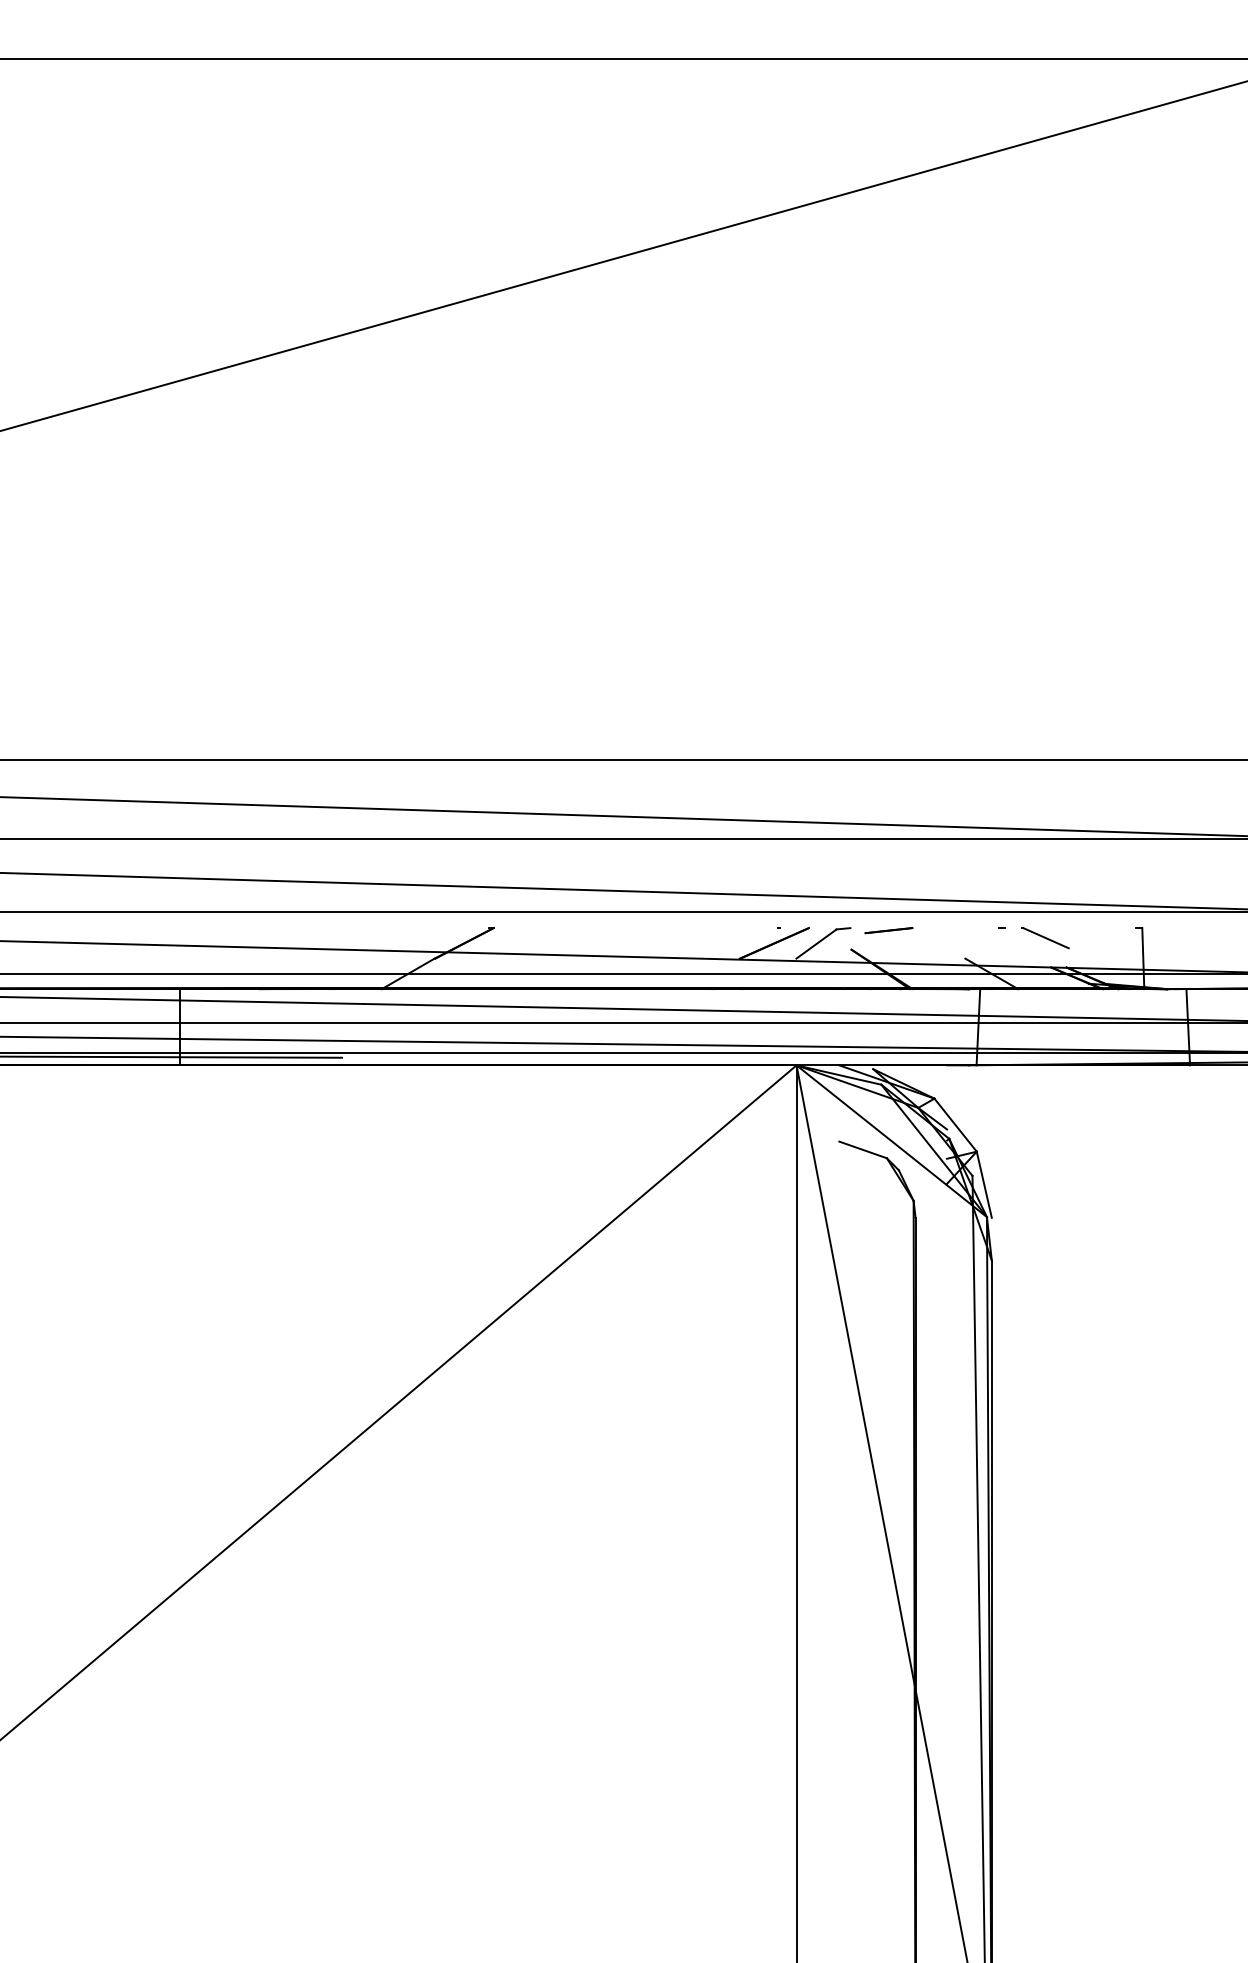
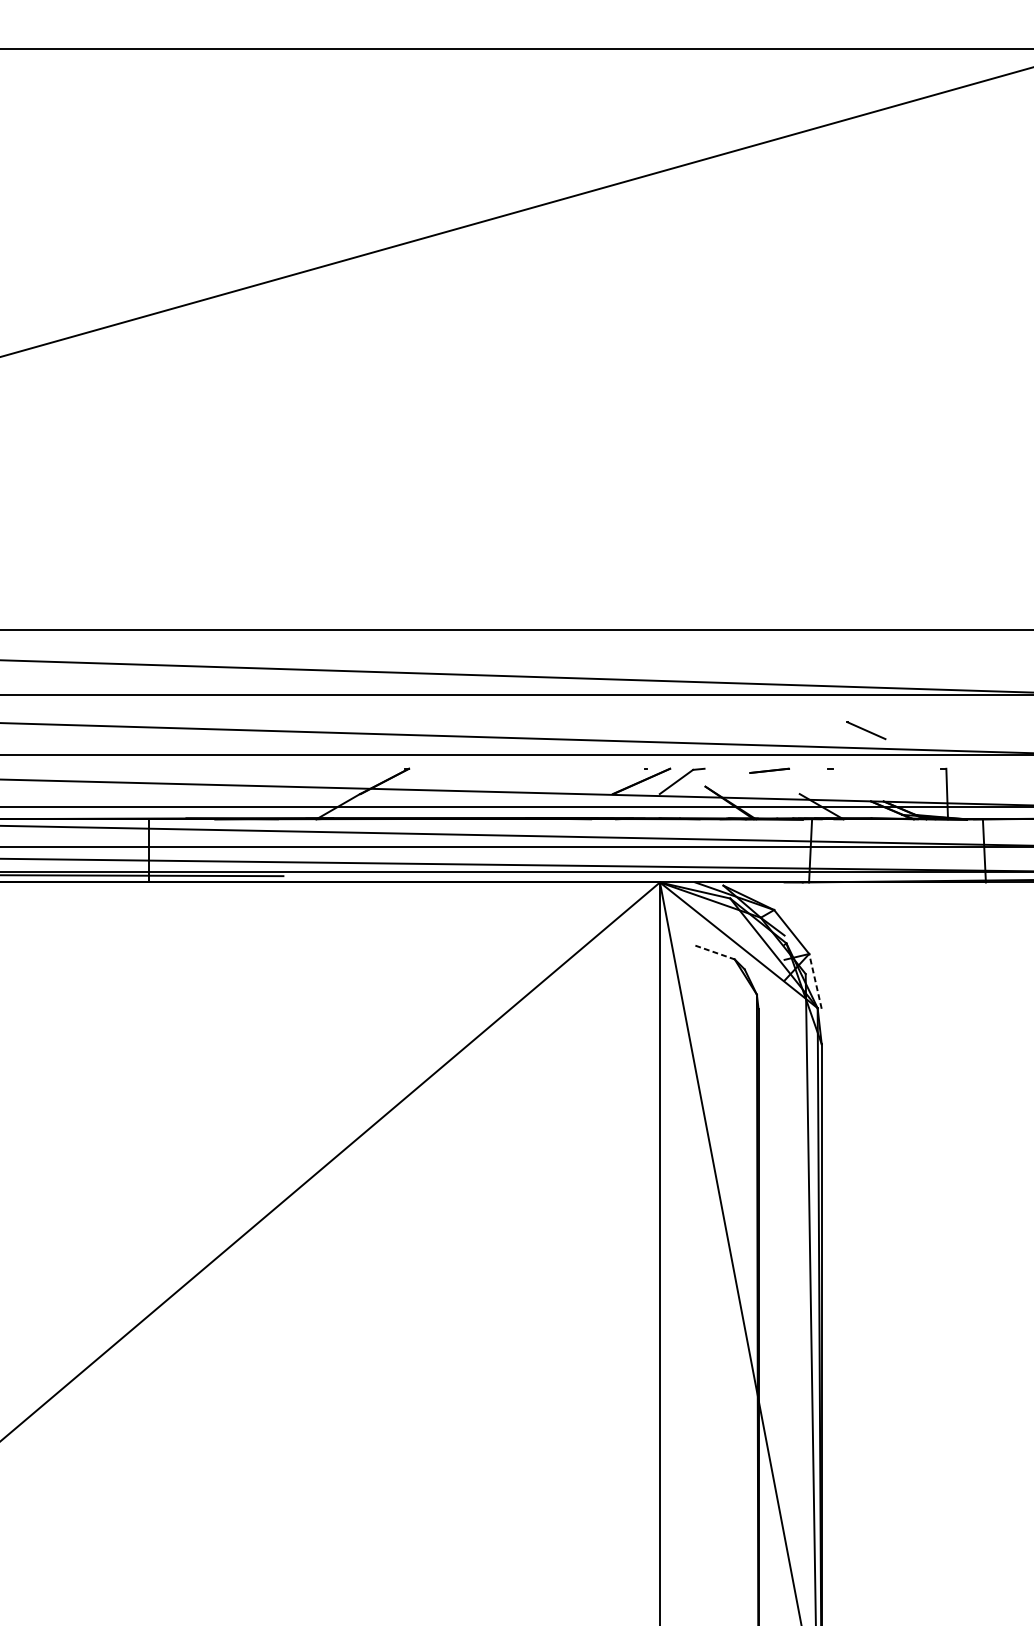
line: (888, 930) -> (769, 770), moved
line: (1045, 938) -> (866, 730), moved
line: (863, 1150) -> (715, 952), solid -> dashed
line: (984, 1184) -> (815, 981), solid -> dashed

